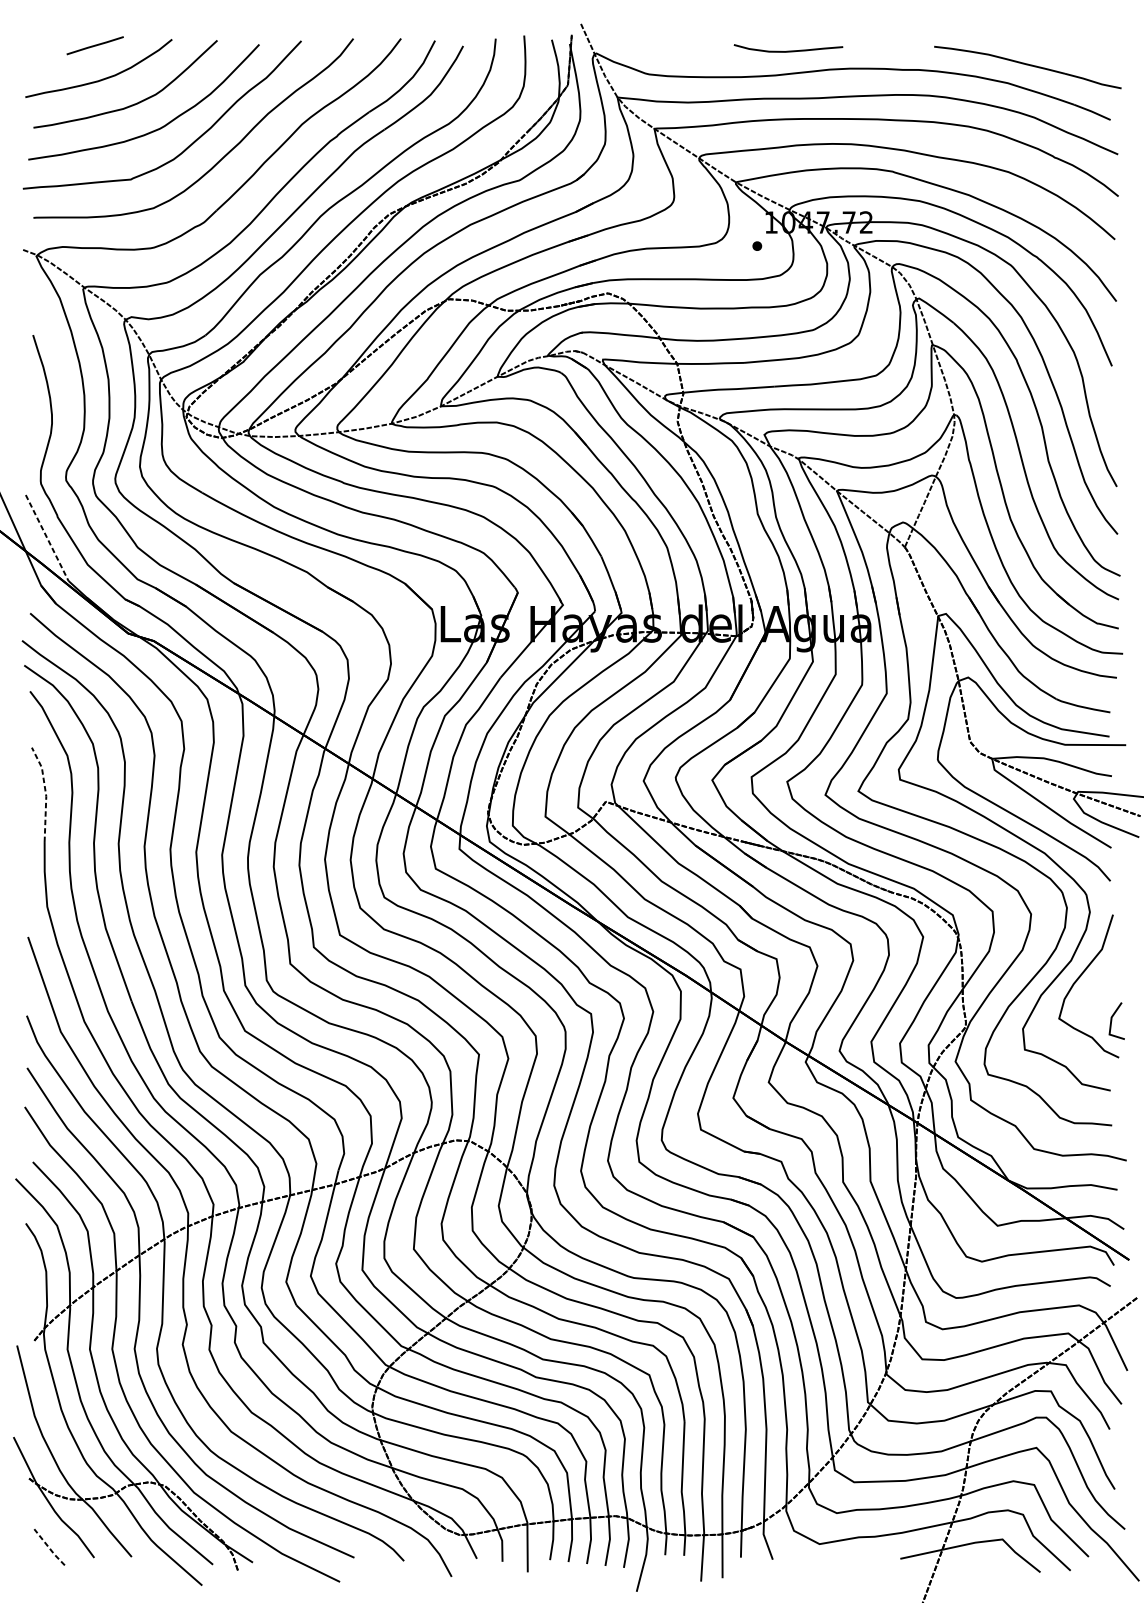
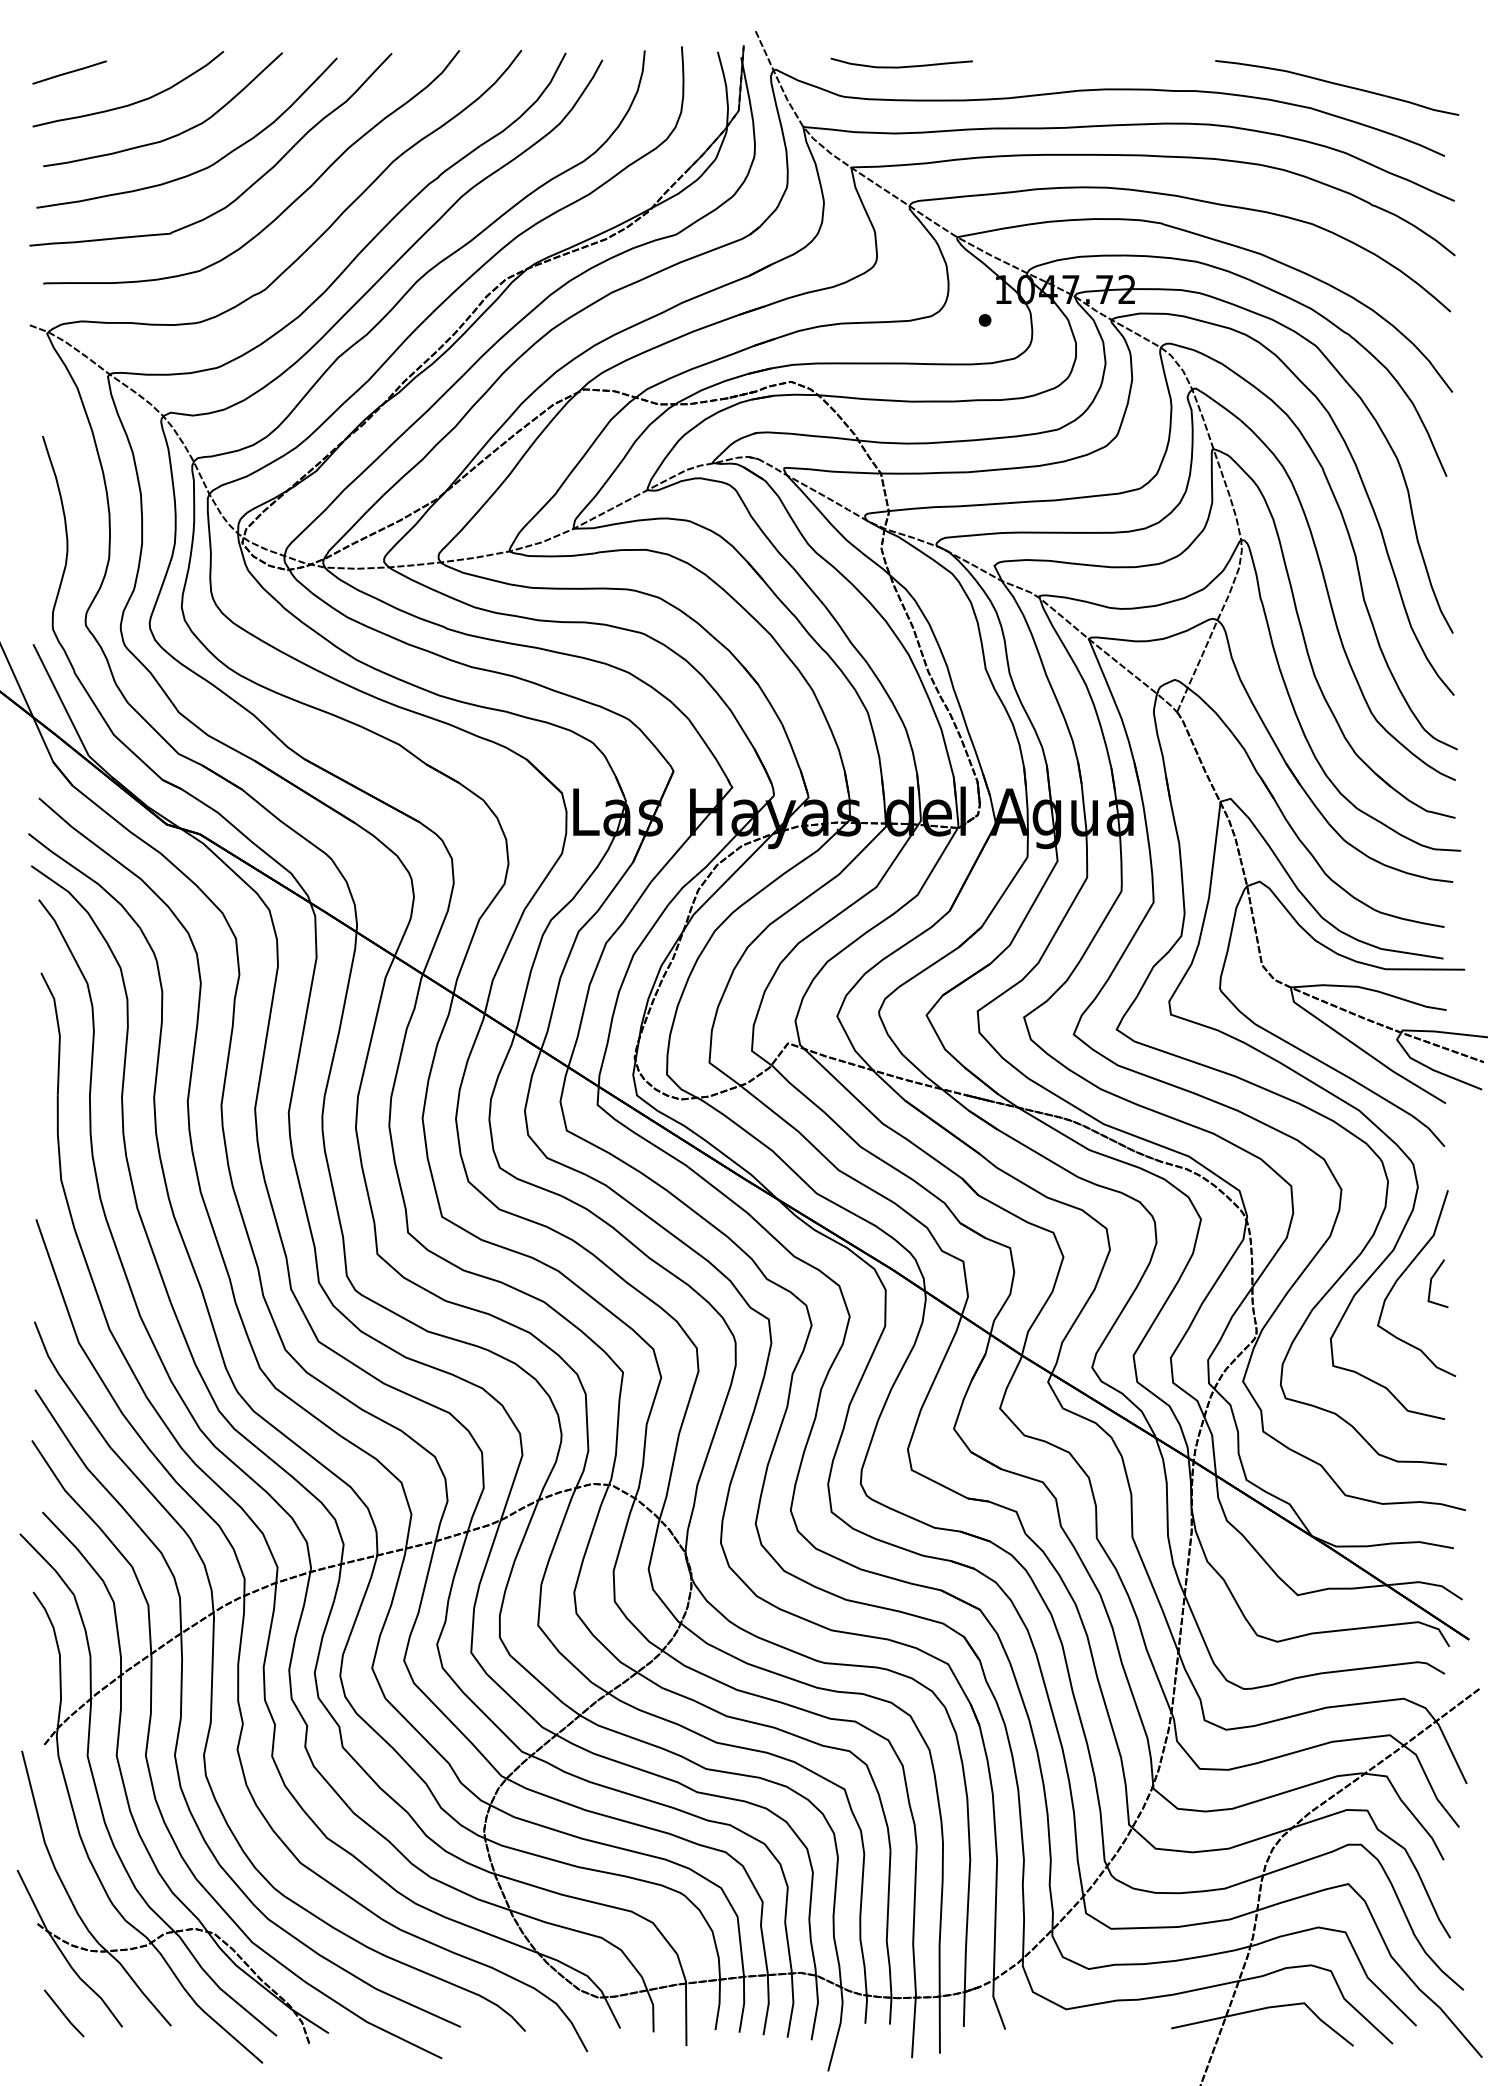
line: (95, 45) -> (69, 72), moved
curve: (788, 51) -> (901, 66), moved
line: (47, 538) -> (61, 700), dashed -> solid
line: (45, 793) -> (59, 1032), dashed -> solid
line: (1111, 1020) -> (1431, 1283), moved
line: (49, 1548) -> (64, 2014), dashed -> solid

